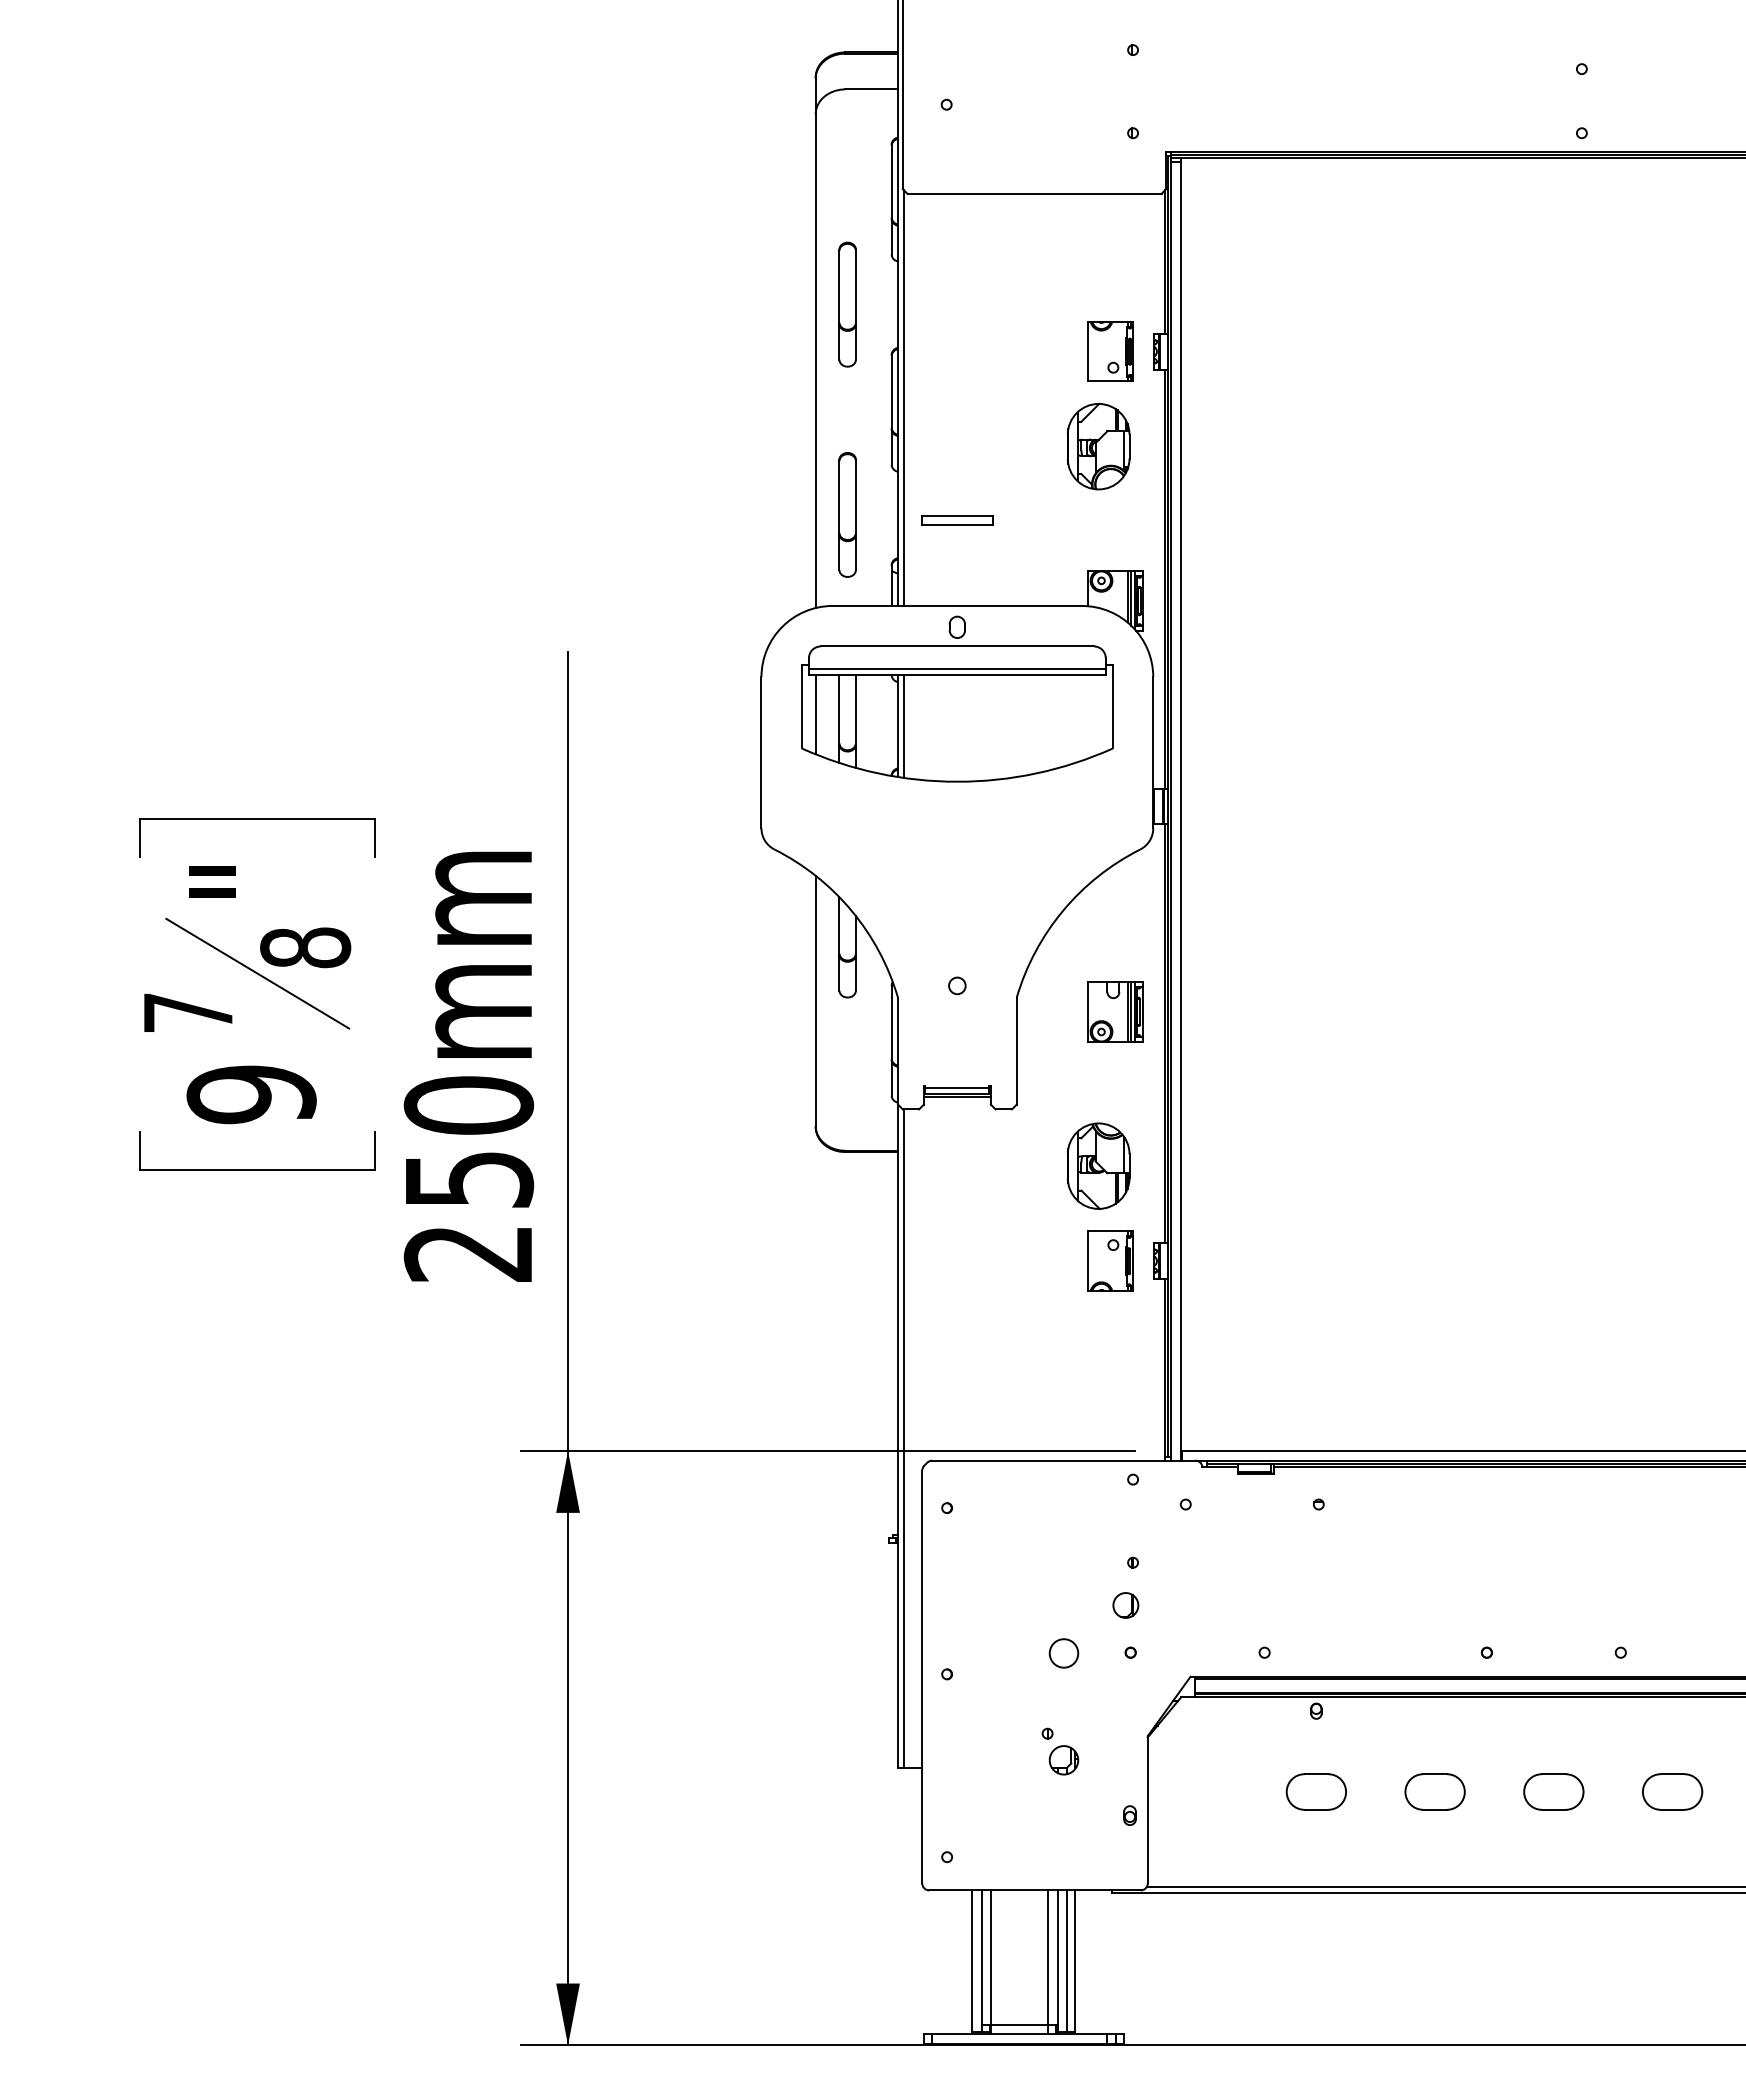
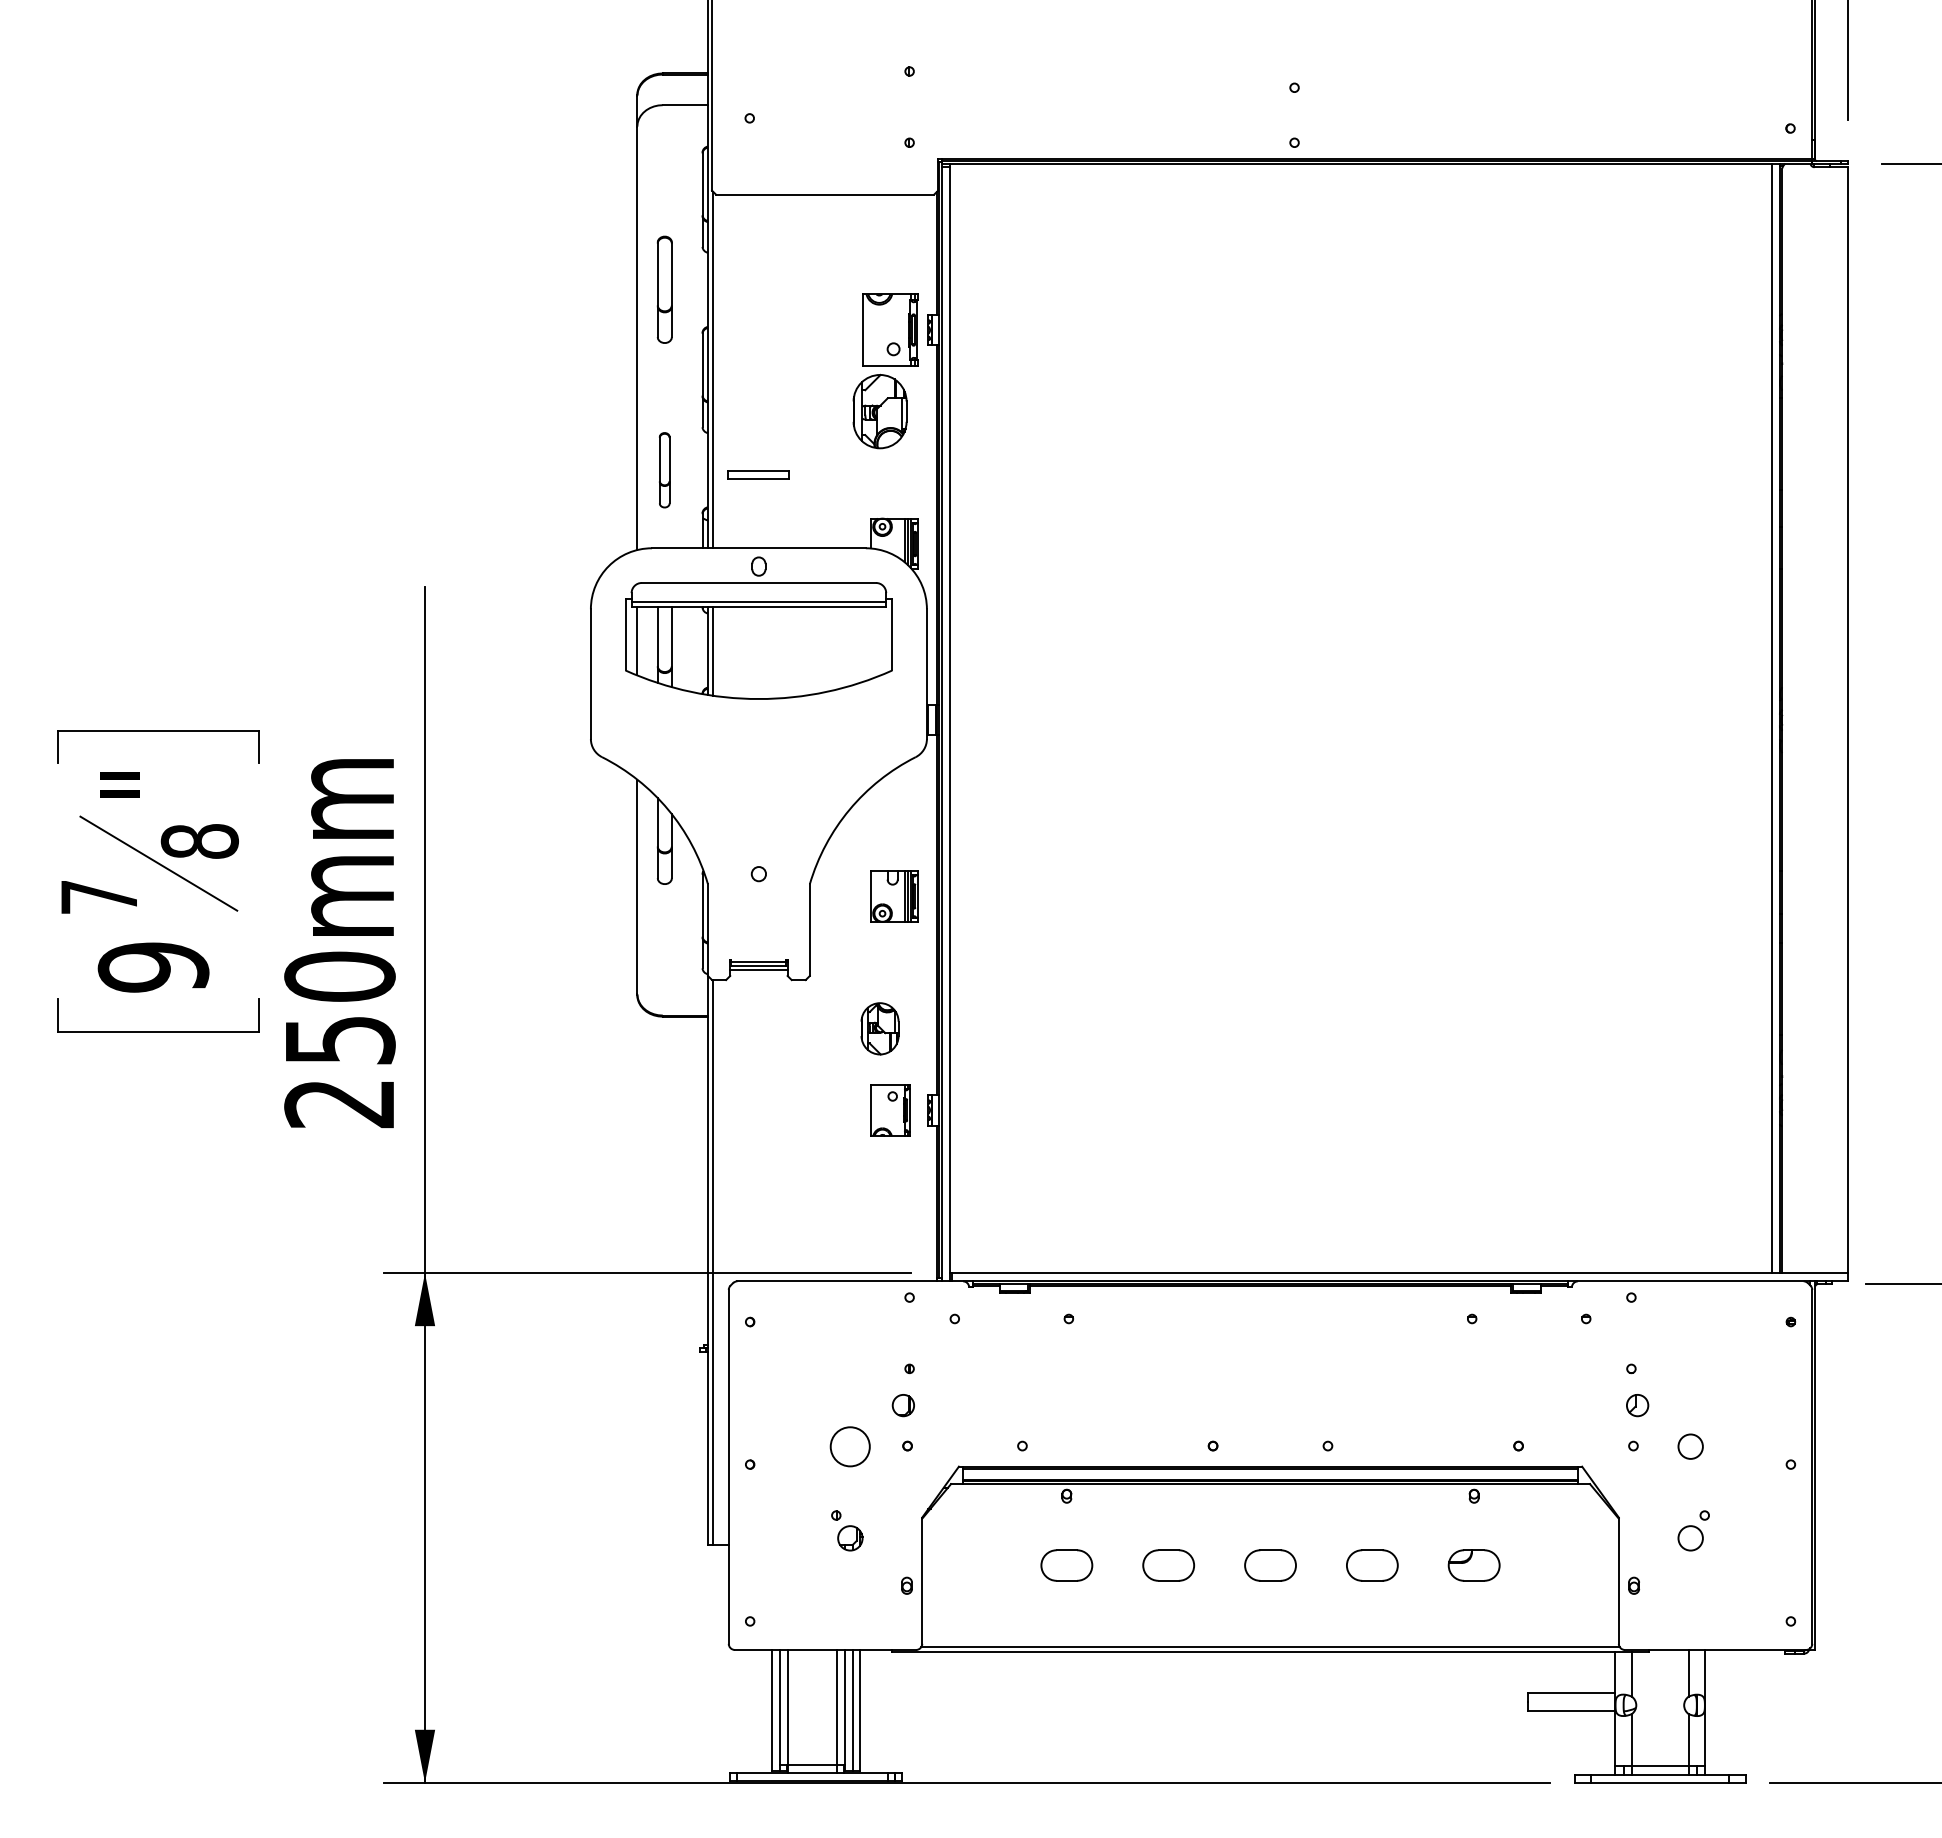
part: (1110, 352) -> (890, 330), size x1.4
part: (847, 515) -> (664, 470), size x0.7
part: (1097, 1165) -> (879, 1028), size x0.7
circle: (1064, 1653) -> (850, 1446), size x1.6

